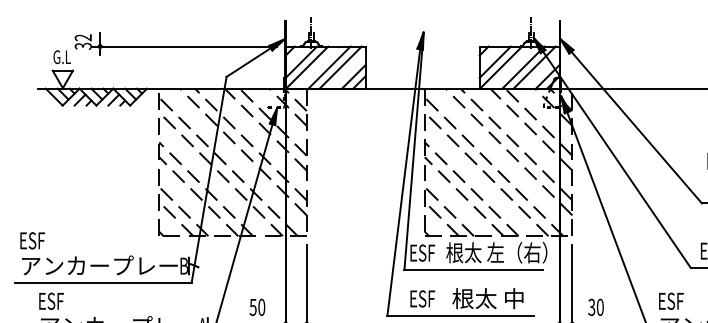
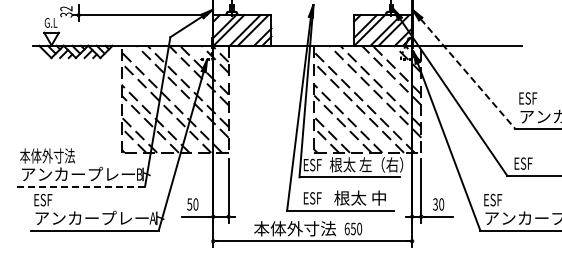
line: (637, 128) -> (468, 74), solid -> dashed
text: (57, 239) -> (47, 155), ESF -> 本体外寸法
line: (104, 282) -> (81, 186), solid -> dashed

